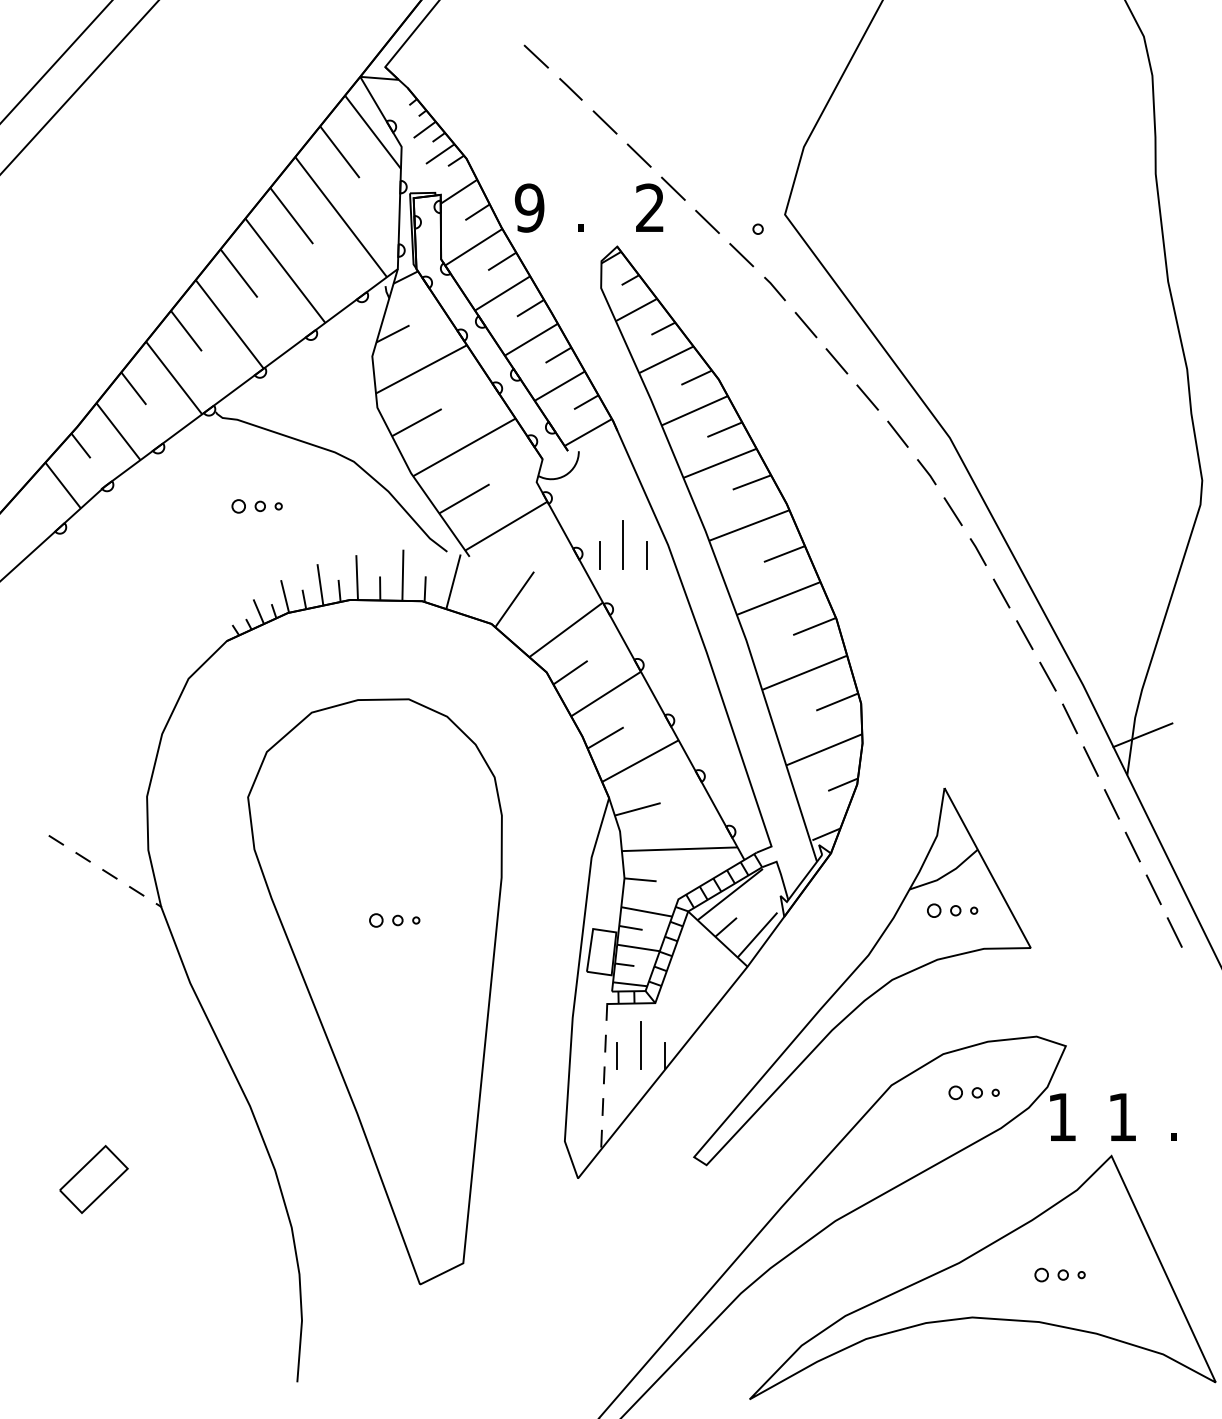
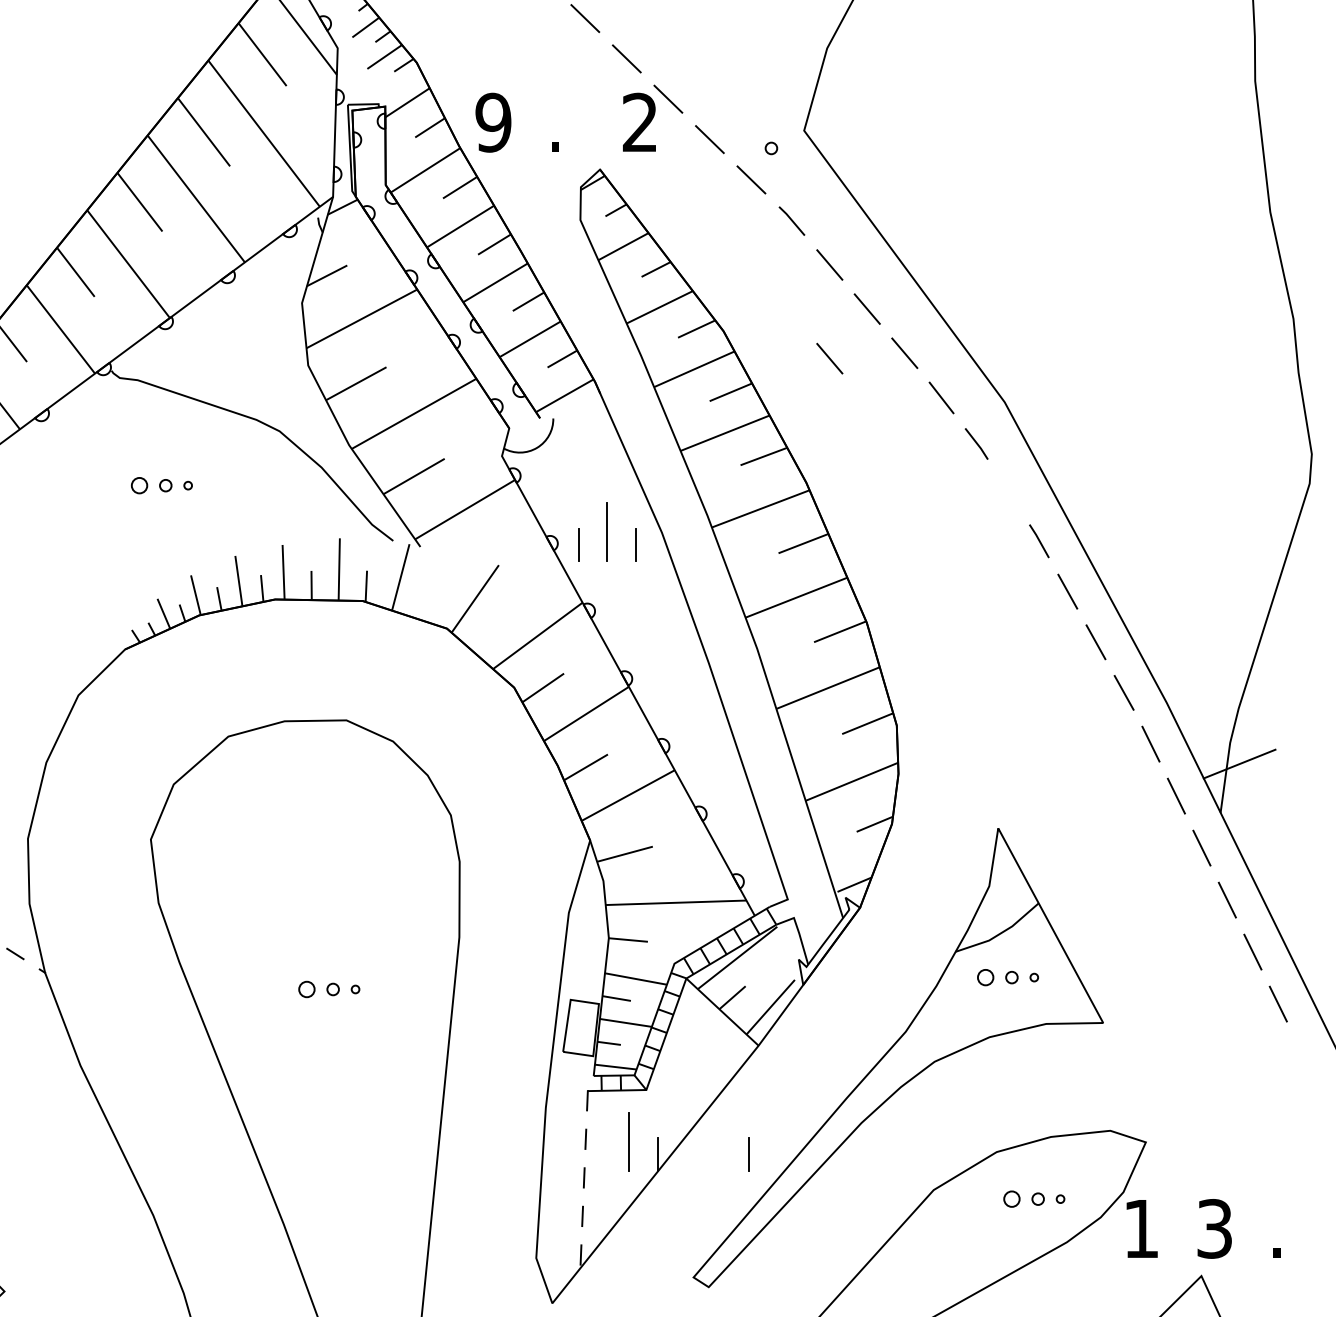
line: (805, 402) -> (829, 359), added
line: (952, 511) -> (1007, 491), removed
line: (616, 1055) -> (747, 1153), moved
text: (1122, 1116) -> (1214, 1227), 1 -> 3

